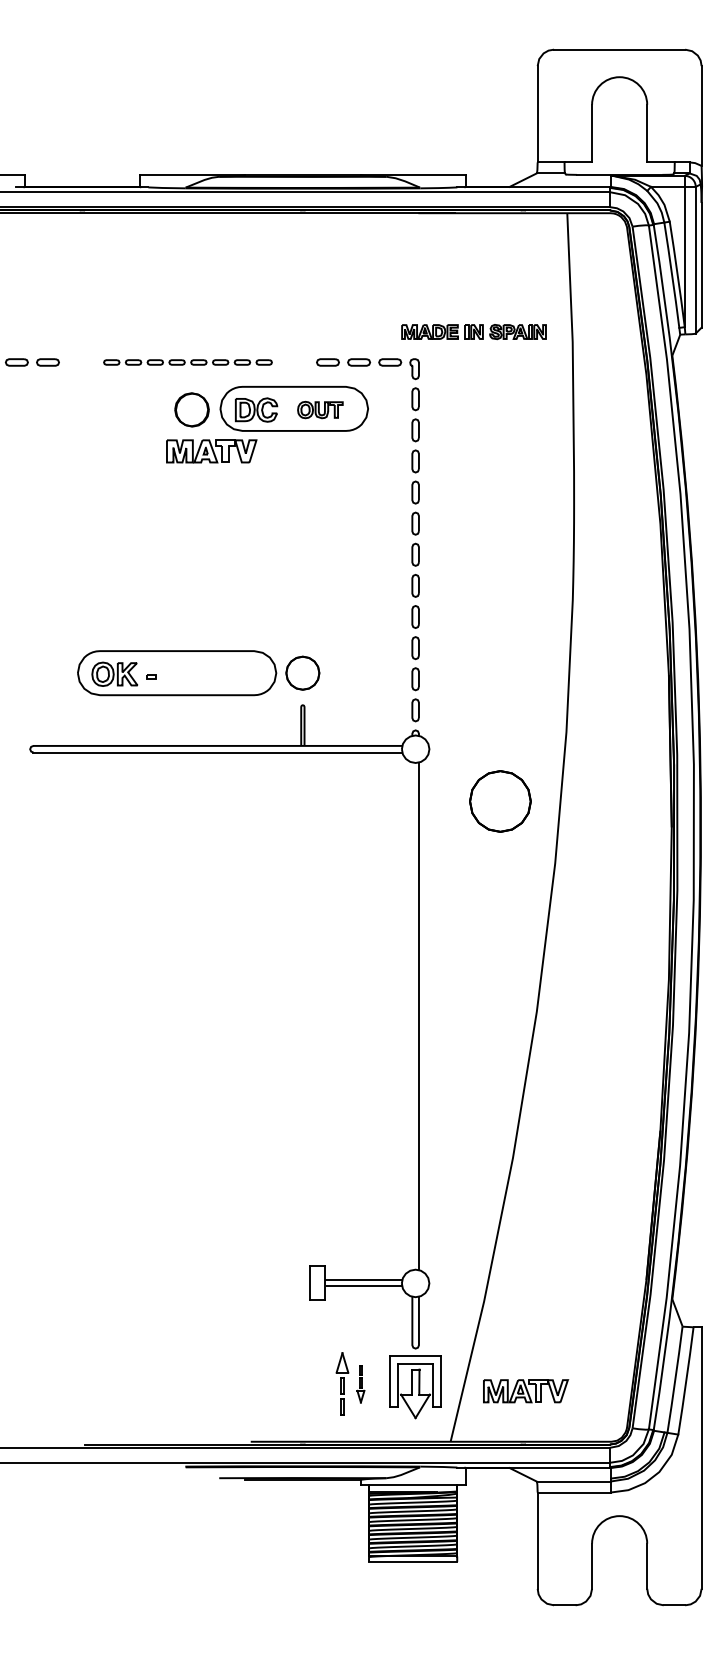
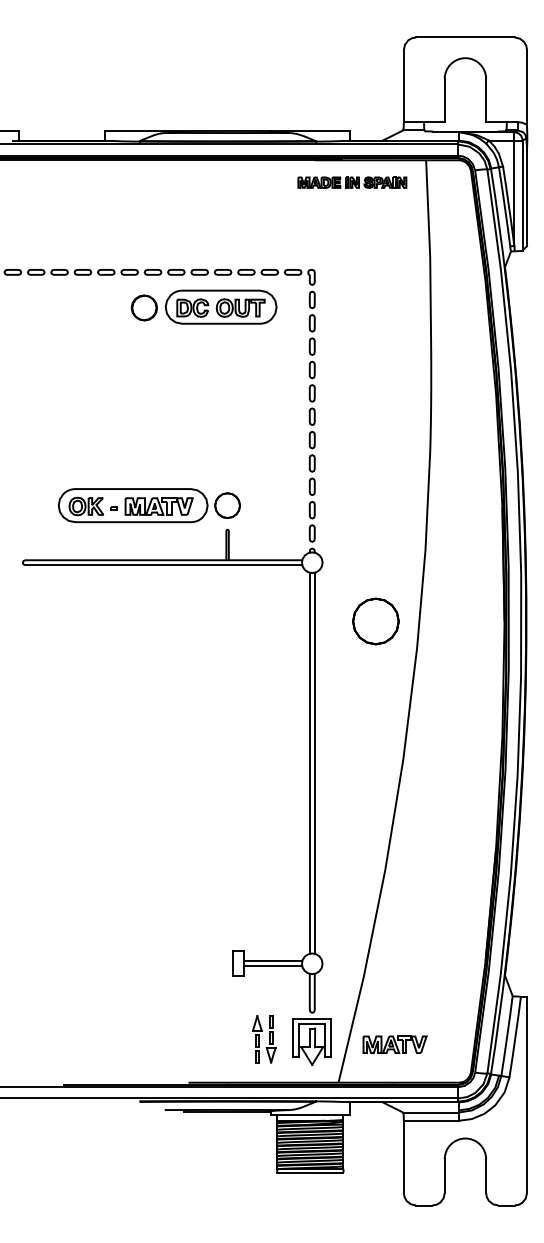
part: (473, 332) -> (351, 183), moved
part: (187, 362) -> (140, 272), size x1.43
part: (320, 409) -> (240, 307), size x1.43
part: (211, 451) -> (159, 506), moved
part: (500, 801) -> (375, 621), moved
line: (412, 1016) -> (309, 763), added
part: (360, 1383) -> (270, 1038), size x1.67

